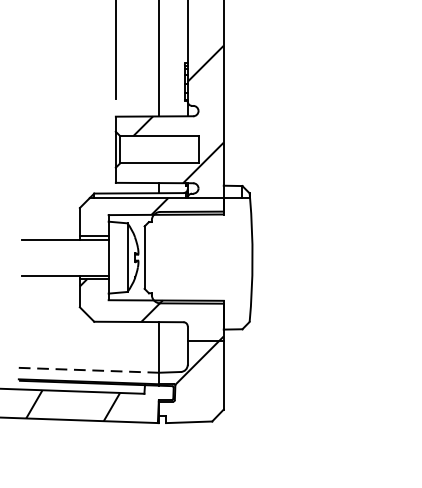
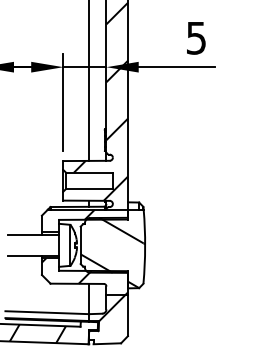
hatch: (197, 269) -> (112, 252), added
line: (89, 369) -> (47, 312), dashed -> solid

